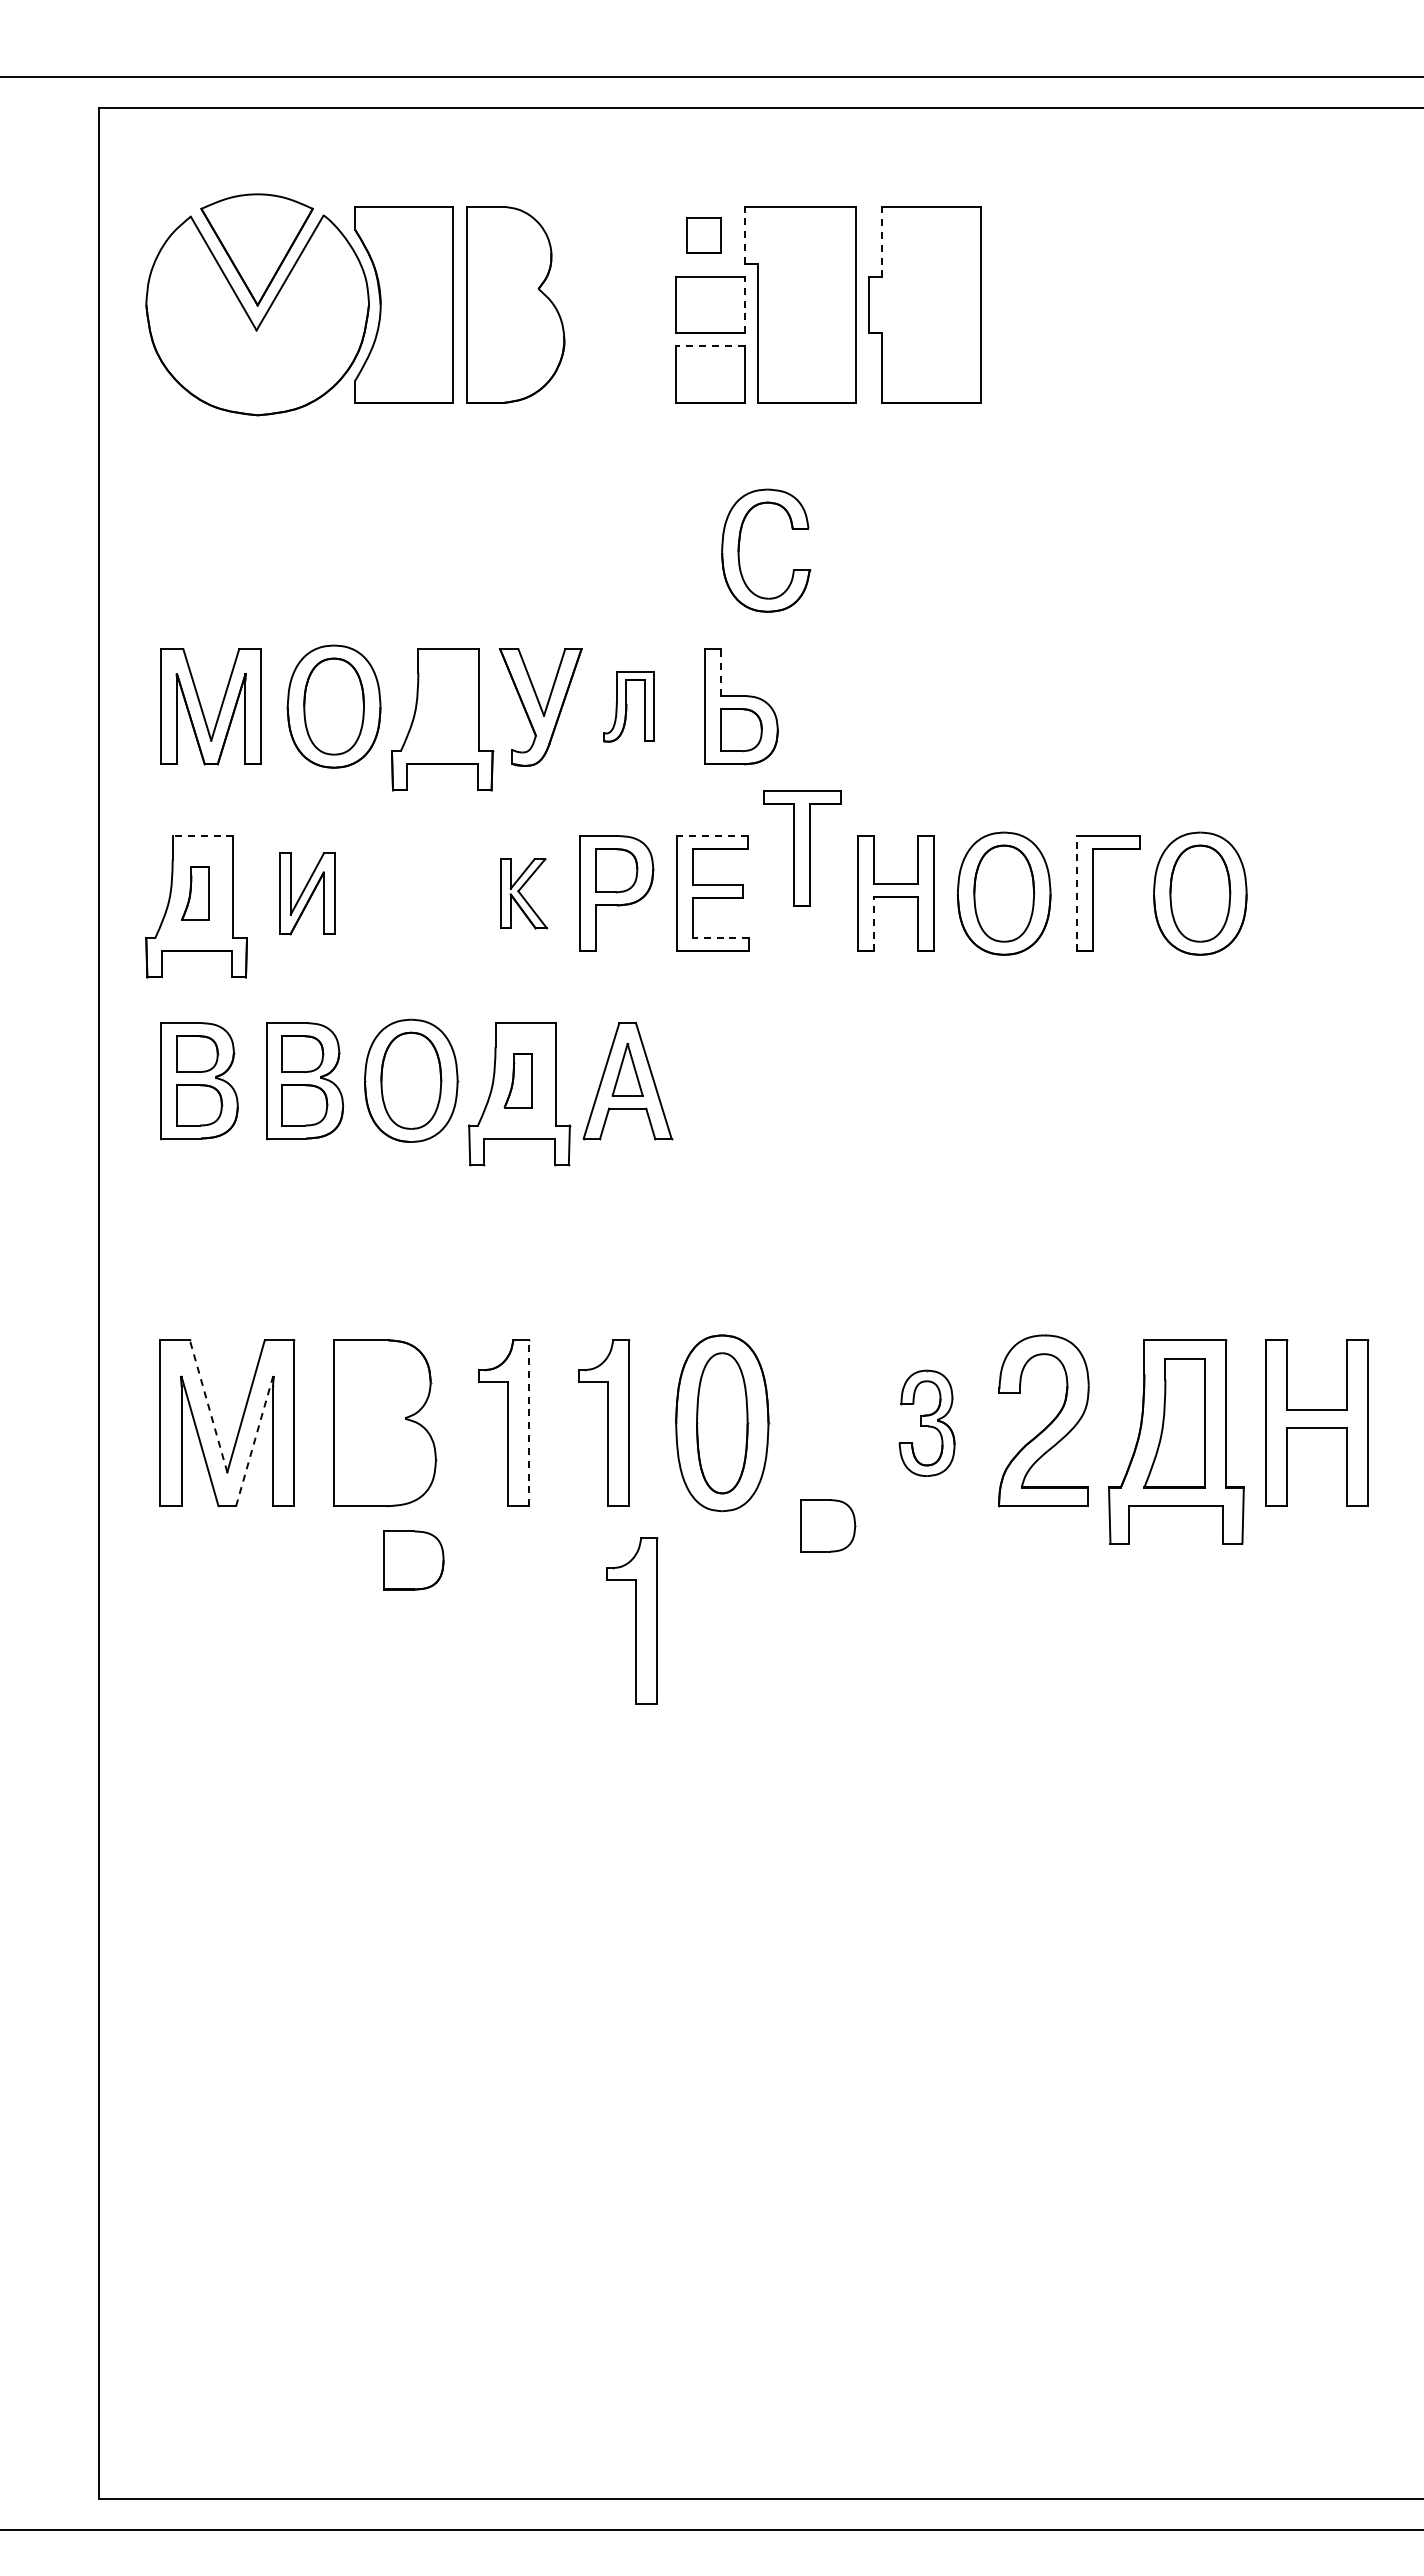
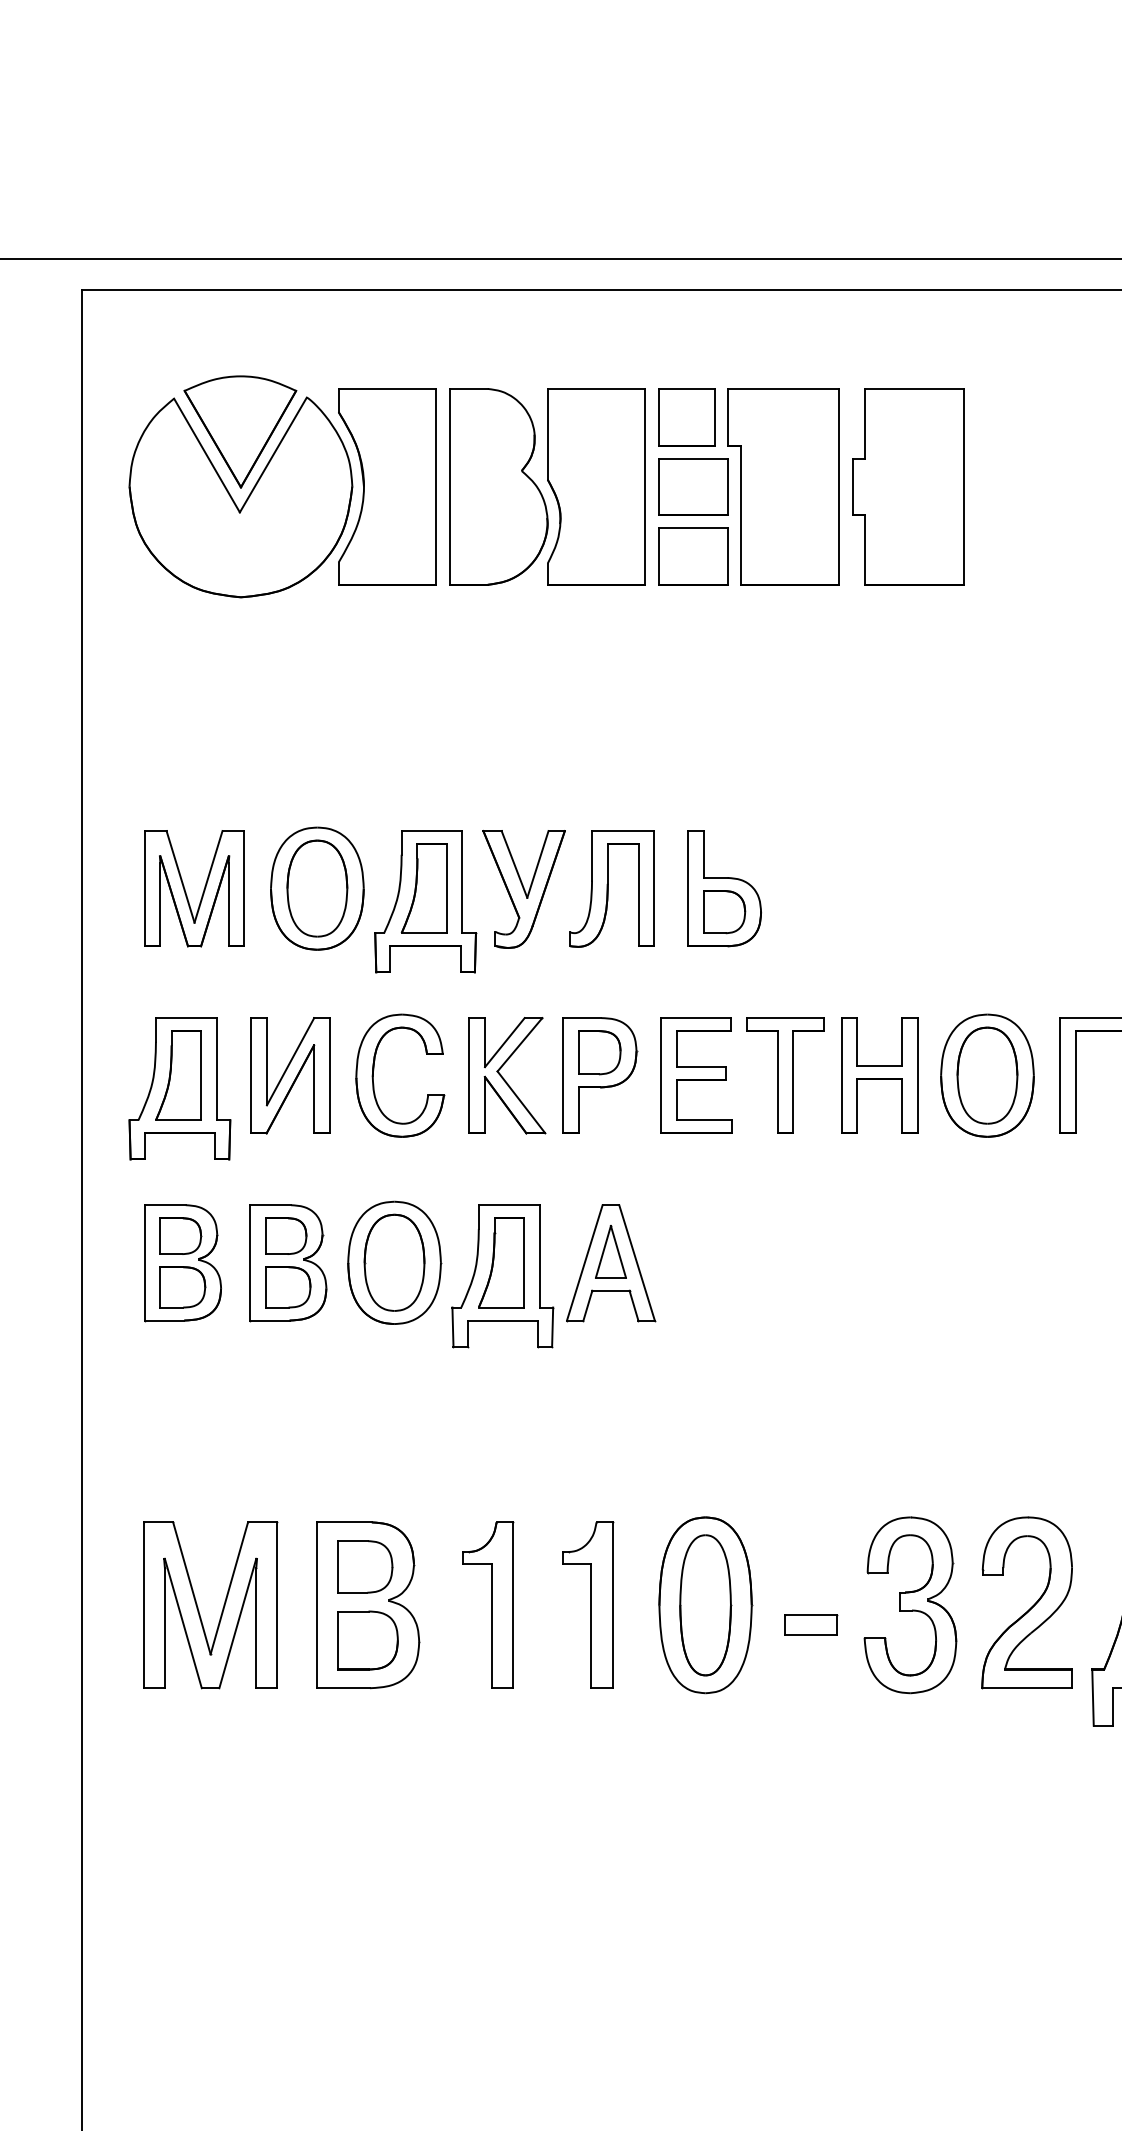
line: (744, 234) -> (727, 416), dashed -> solid
part: (703, 235) -> (686, 417), size x1.67
line: (881, 241) -> (864, 423), dashed -> solid
part: (612, 304) -> (595, 486), added
line: (744, 305) -> (727, 487), dashed -> solid
line: (709, 345) -> (692, 527), dashed -> solid
part: (739, 550) -> (373, 1075), moved
line: (720, 671) -> (703, 853), dashed -> solid
part: (440, 706) -> (423, 888), added
part: (628, 706) -> (611, 888), size x1.67
line: (202, 836) -> (185, 1018), dashed -> solid
line: (712, 836) -> (695, 1018), dashed -> solid
part: (802, 848) -> (785, 1075), moved
part: (195, 893) -> (178, 1075), size x1.67
part: (307, 893) -> (290, 1075), size x1.43
part: (524, 893) -> (507, 1075), size x1.67
line: (1077, 893) -> (1060, 1075), dashed -> solid
line: (874, 923) -> (857, 1105), dashed -> solid
line: (721, 938) -> (704, 1120), dashed -> solid
part: (517, 1080) -> (500, 1262), size x1.67
line: (208, 1406) -> (191, 1588), dashed -> solid
line: (529, 1423) -> (512, 1605), dashed -> solid
part: (926, 1423) -> (909, 1605), size x1.67
line: (254, 1441) -> (237, 1623), dashed -> solid
part: (828, 1442) -> (811, 1624), added
part: (828, 1525) -> (365, 1566), moved
part: (413, 1560) -> (367, 1640), moved
part: (632, 1620) -> (615, 1802), removed

